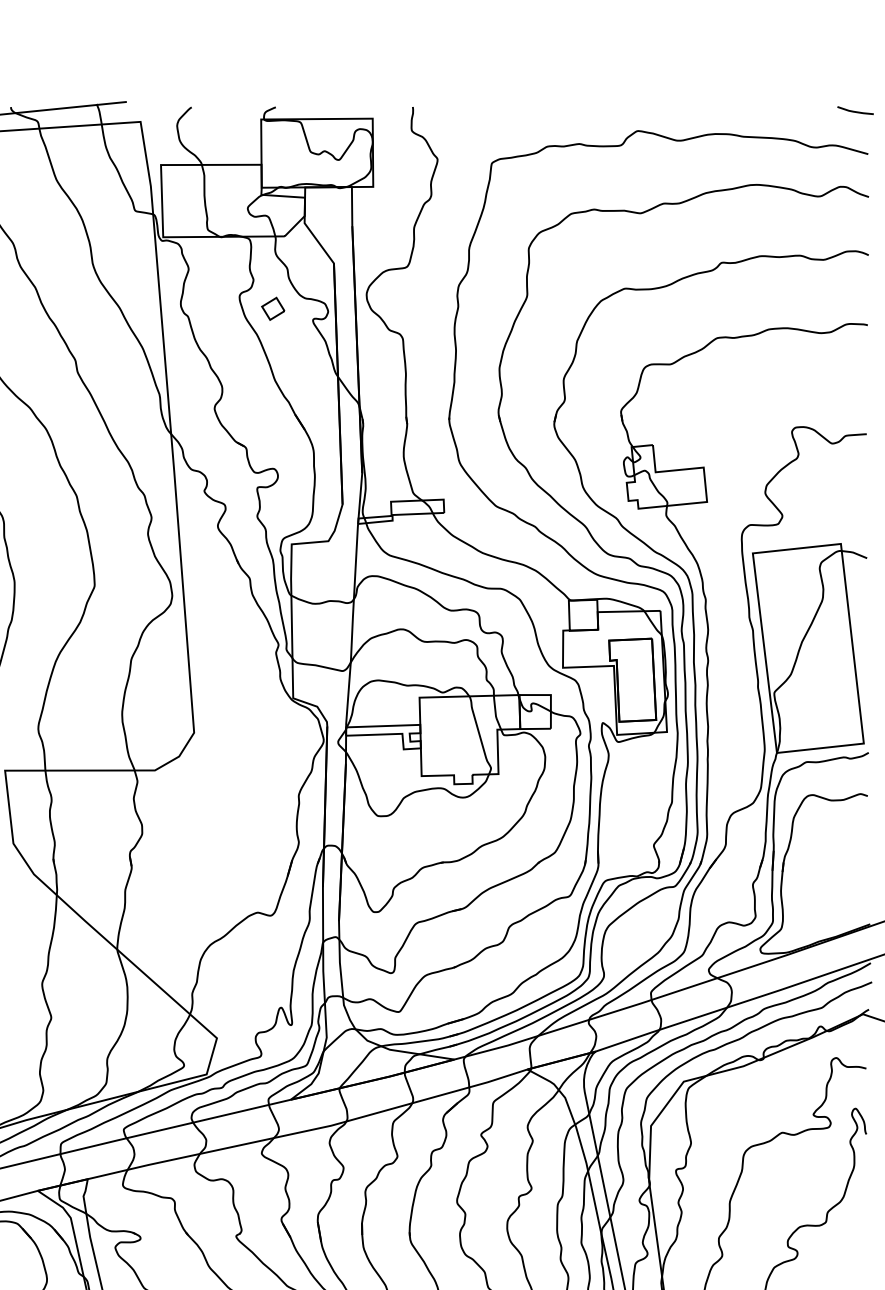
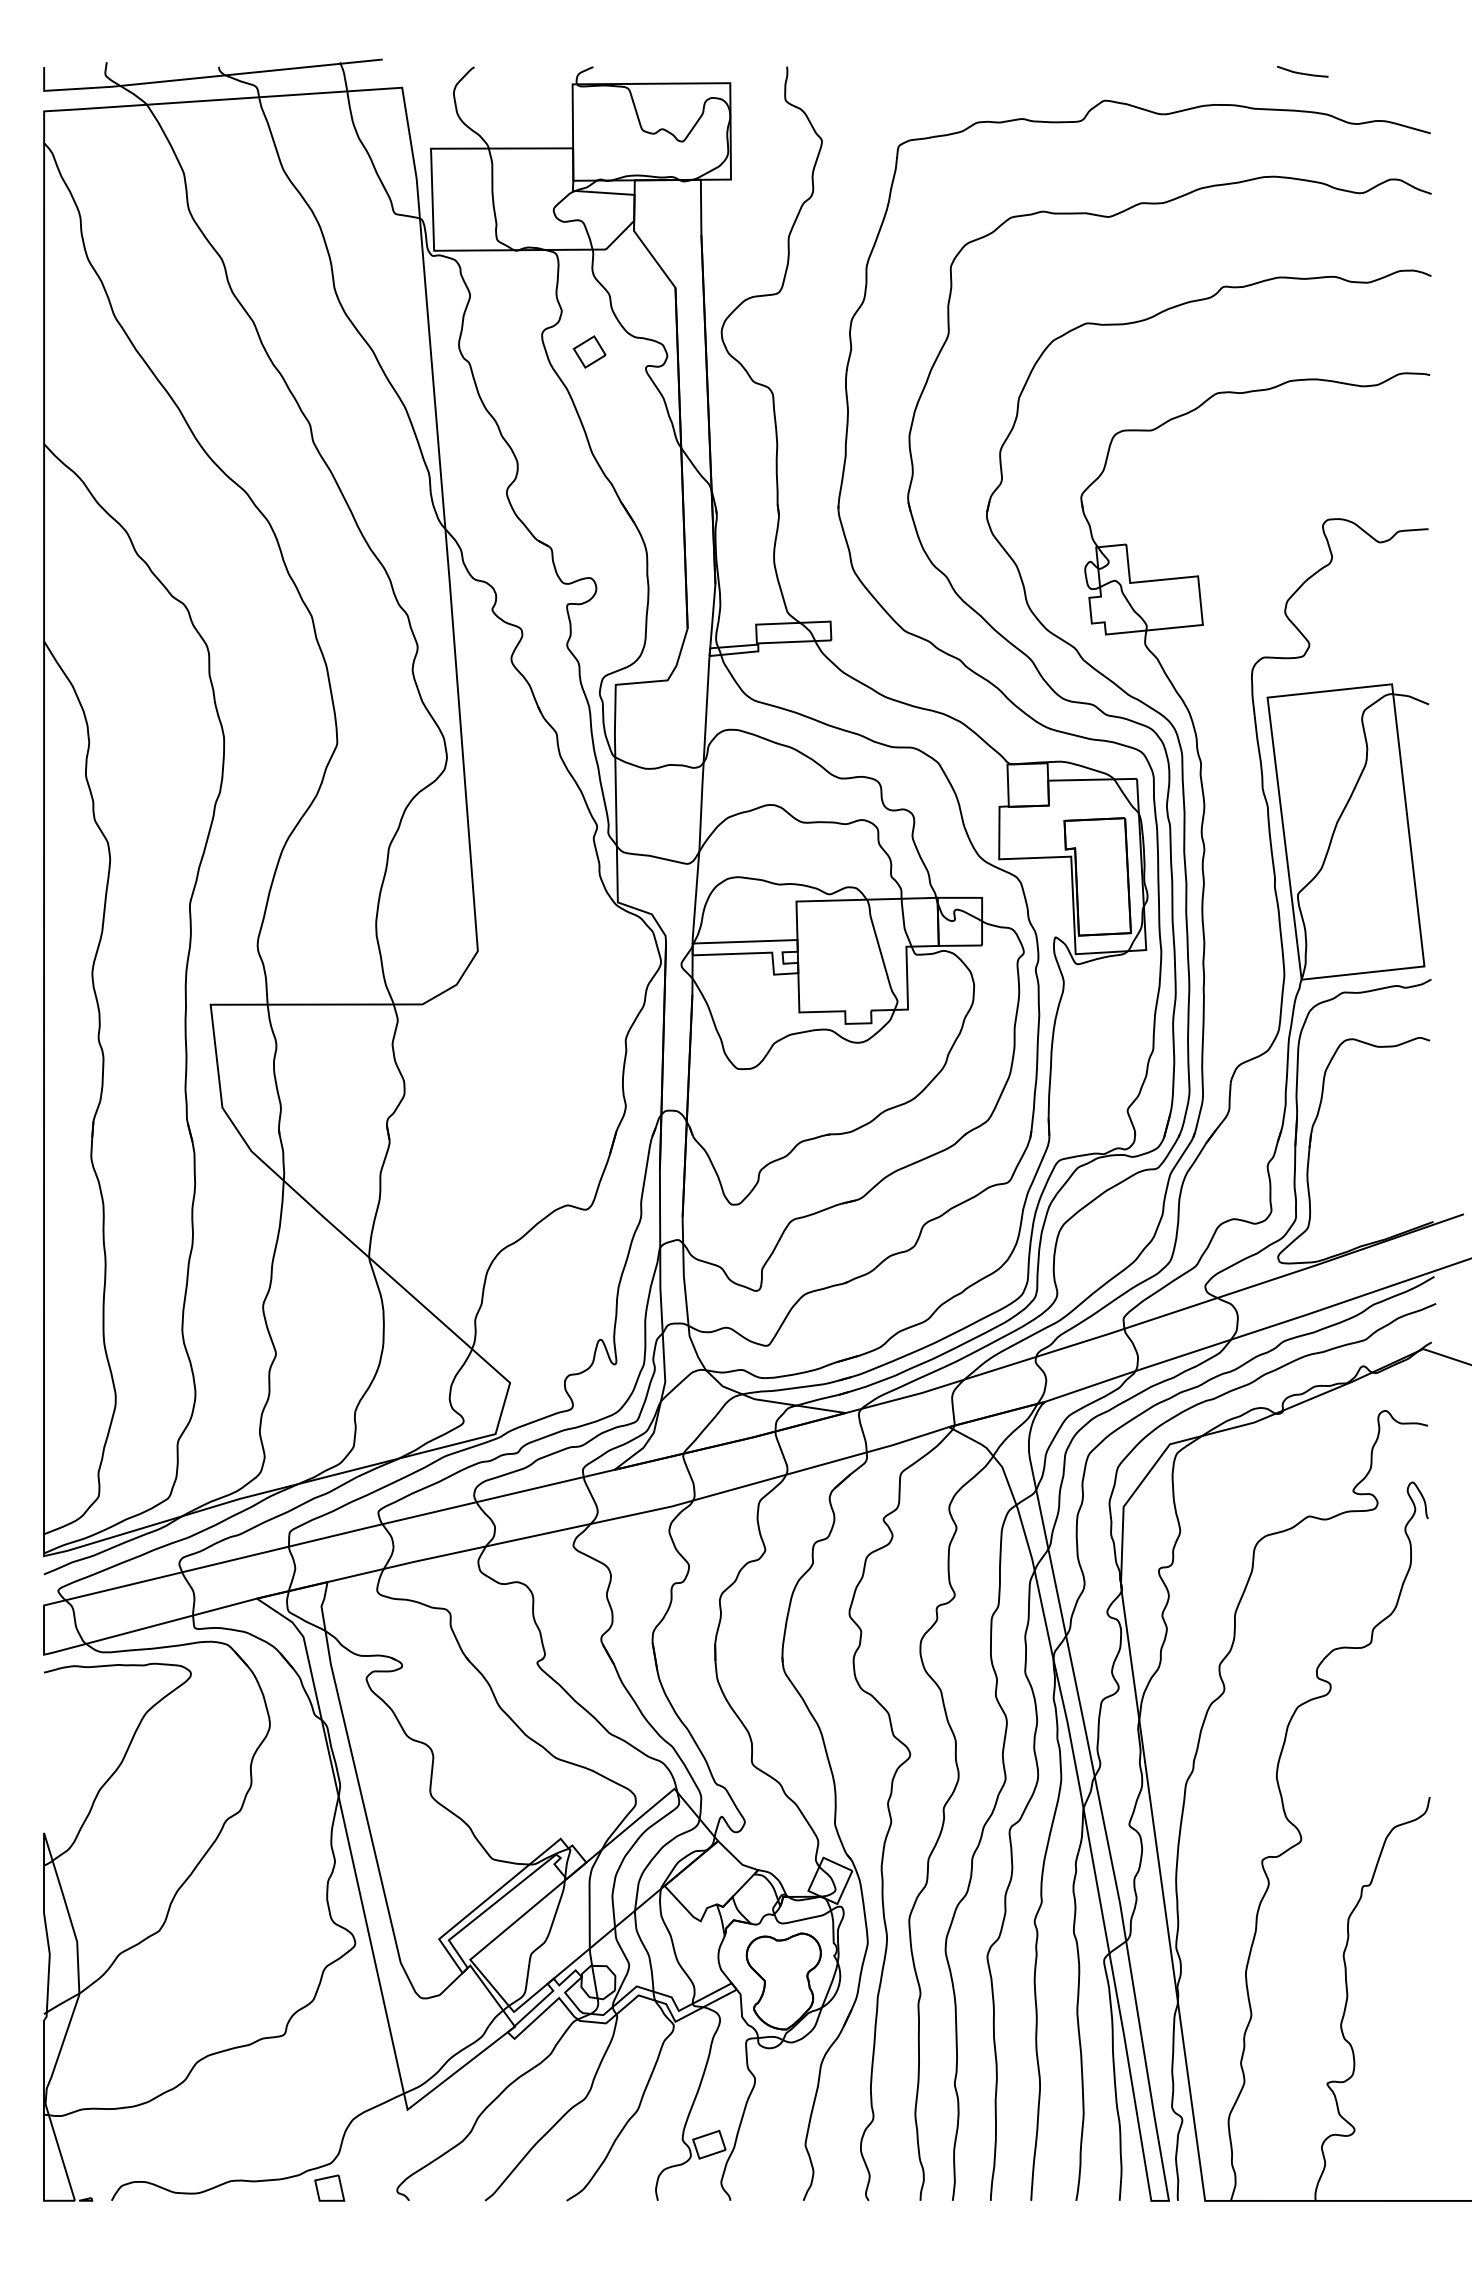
line: (855, 111) -> (1302, 72), moved

